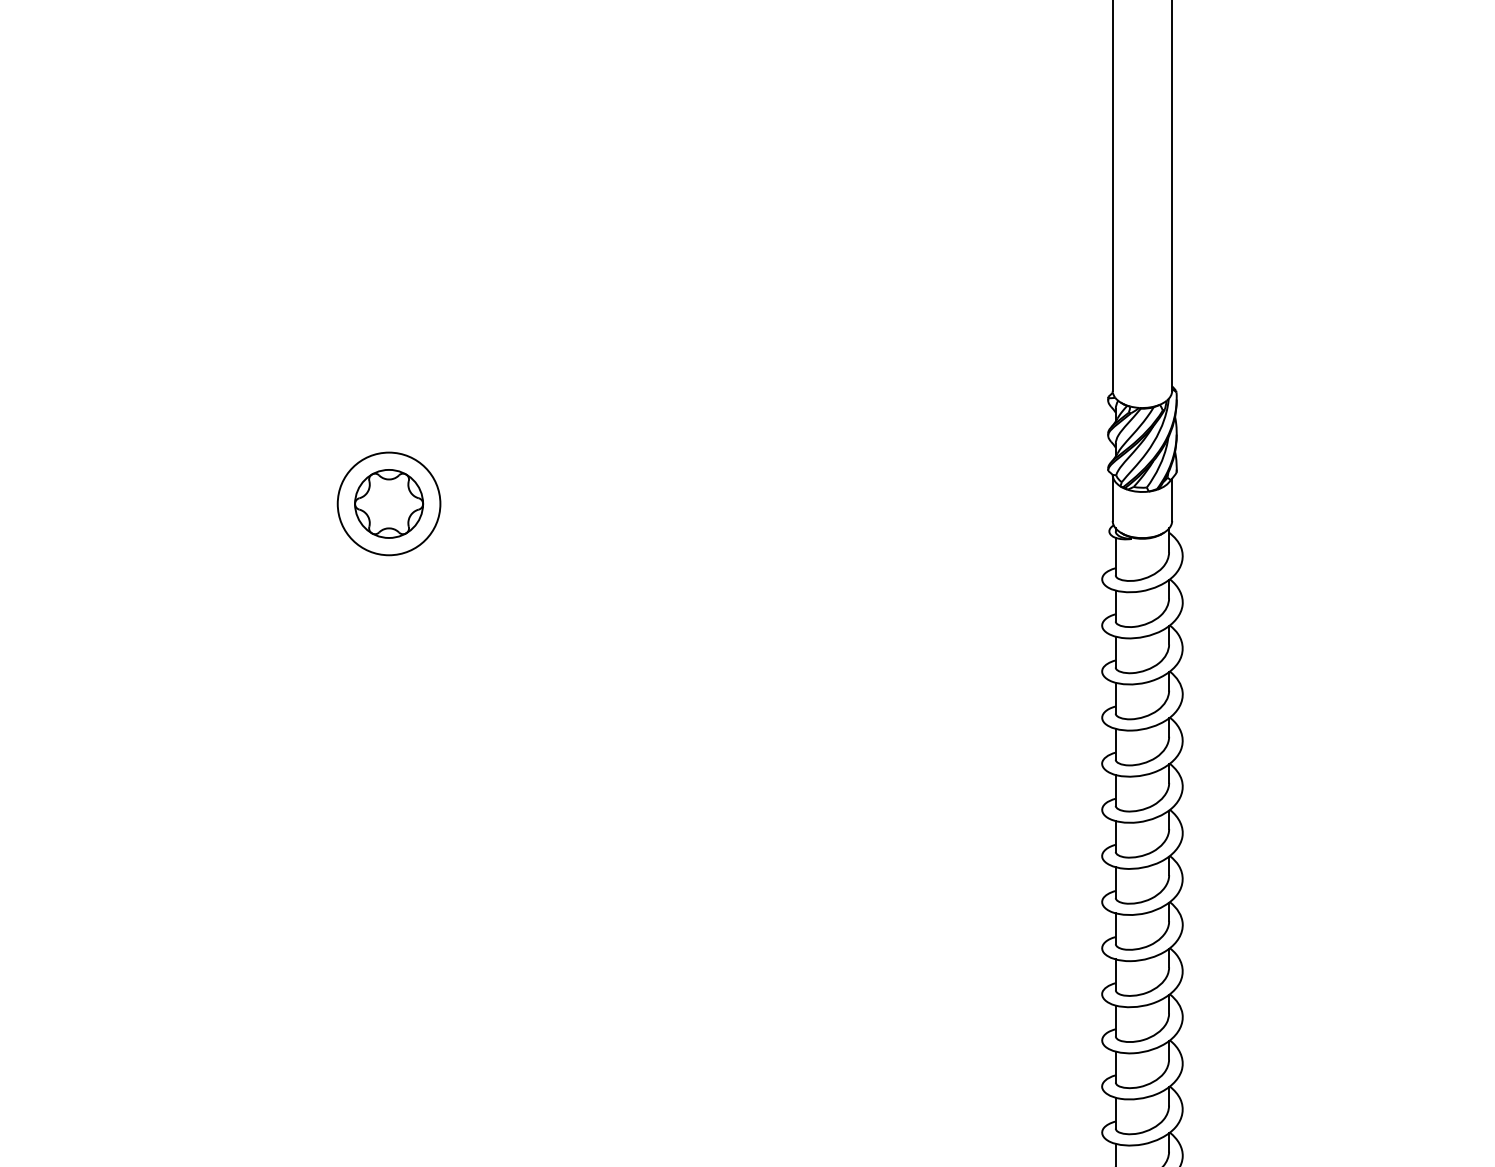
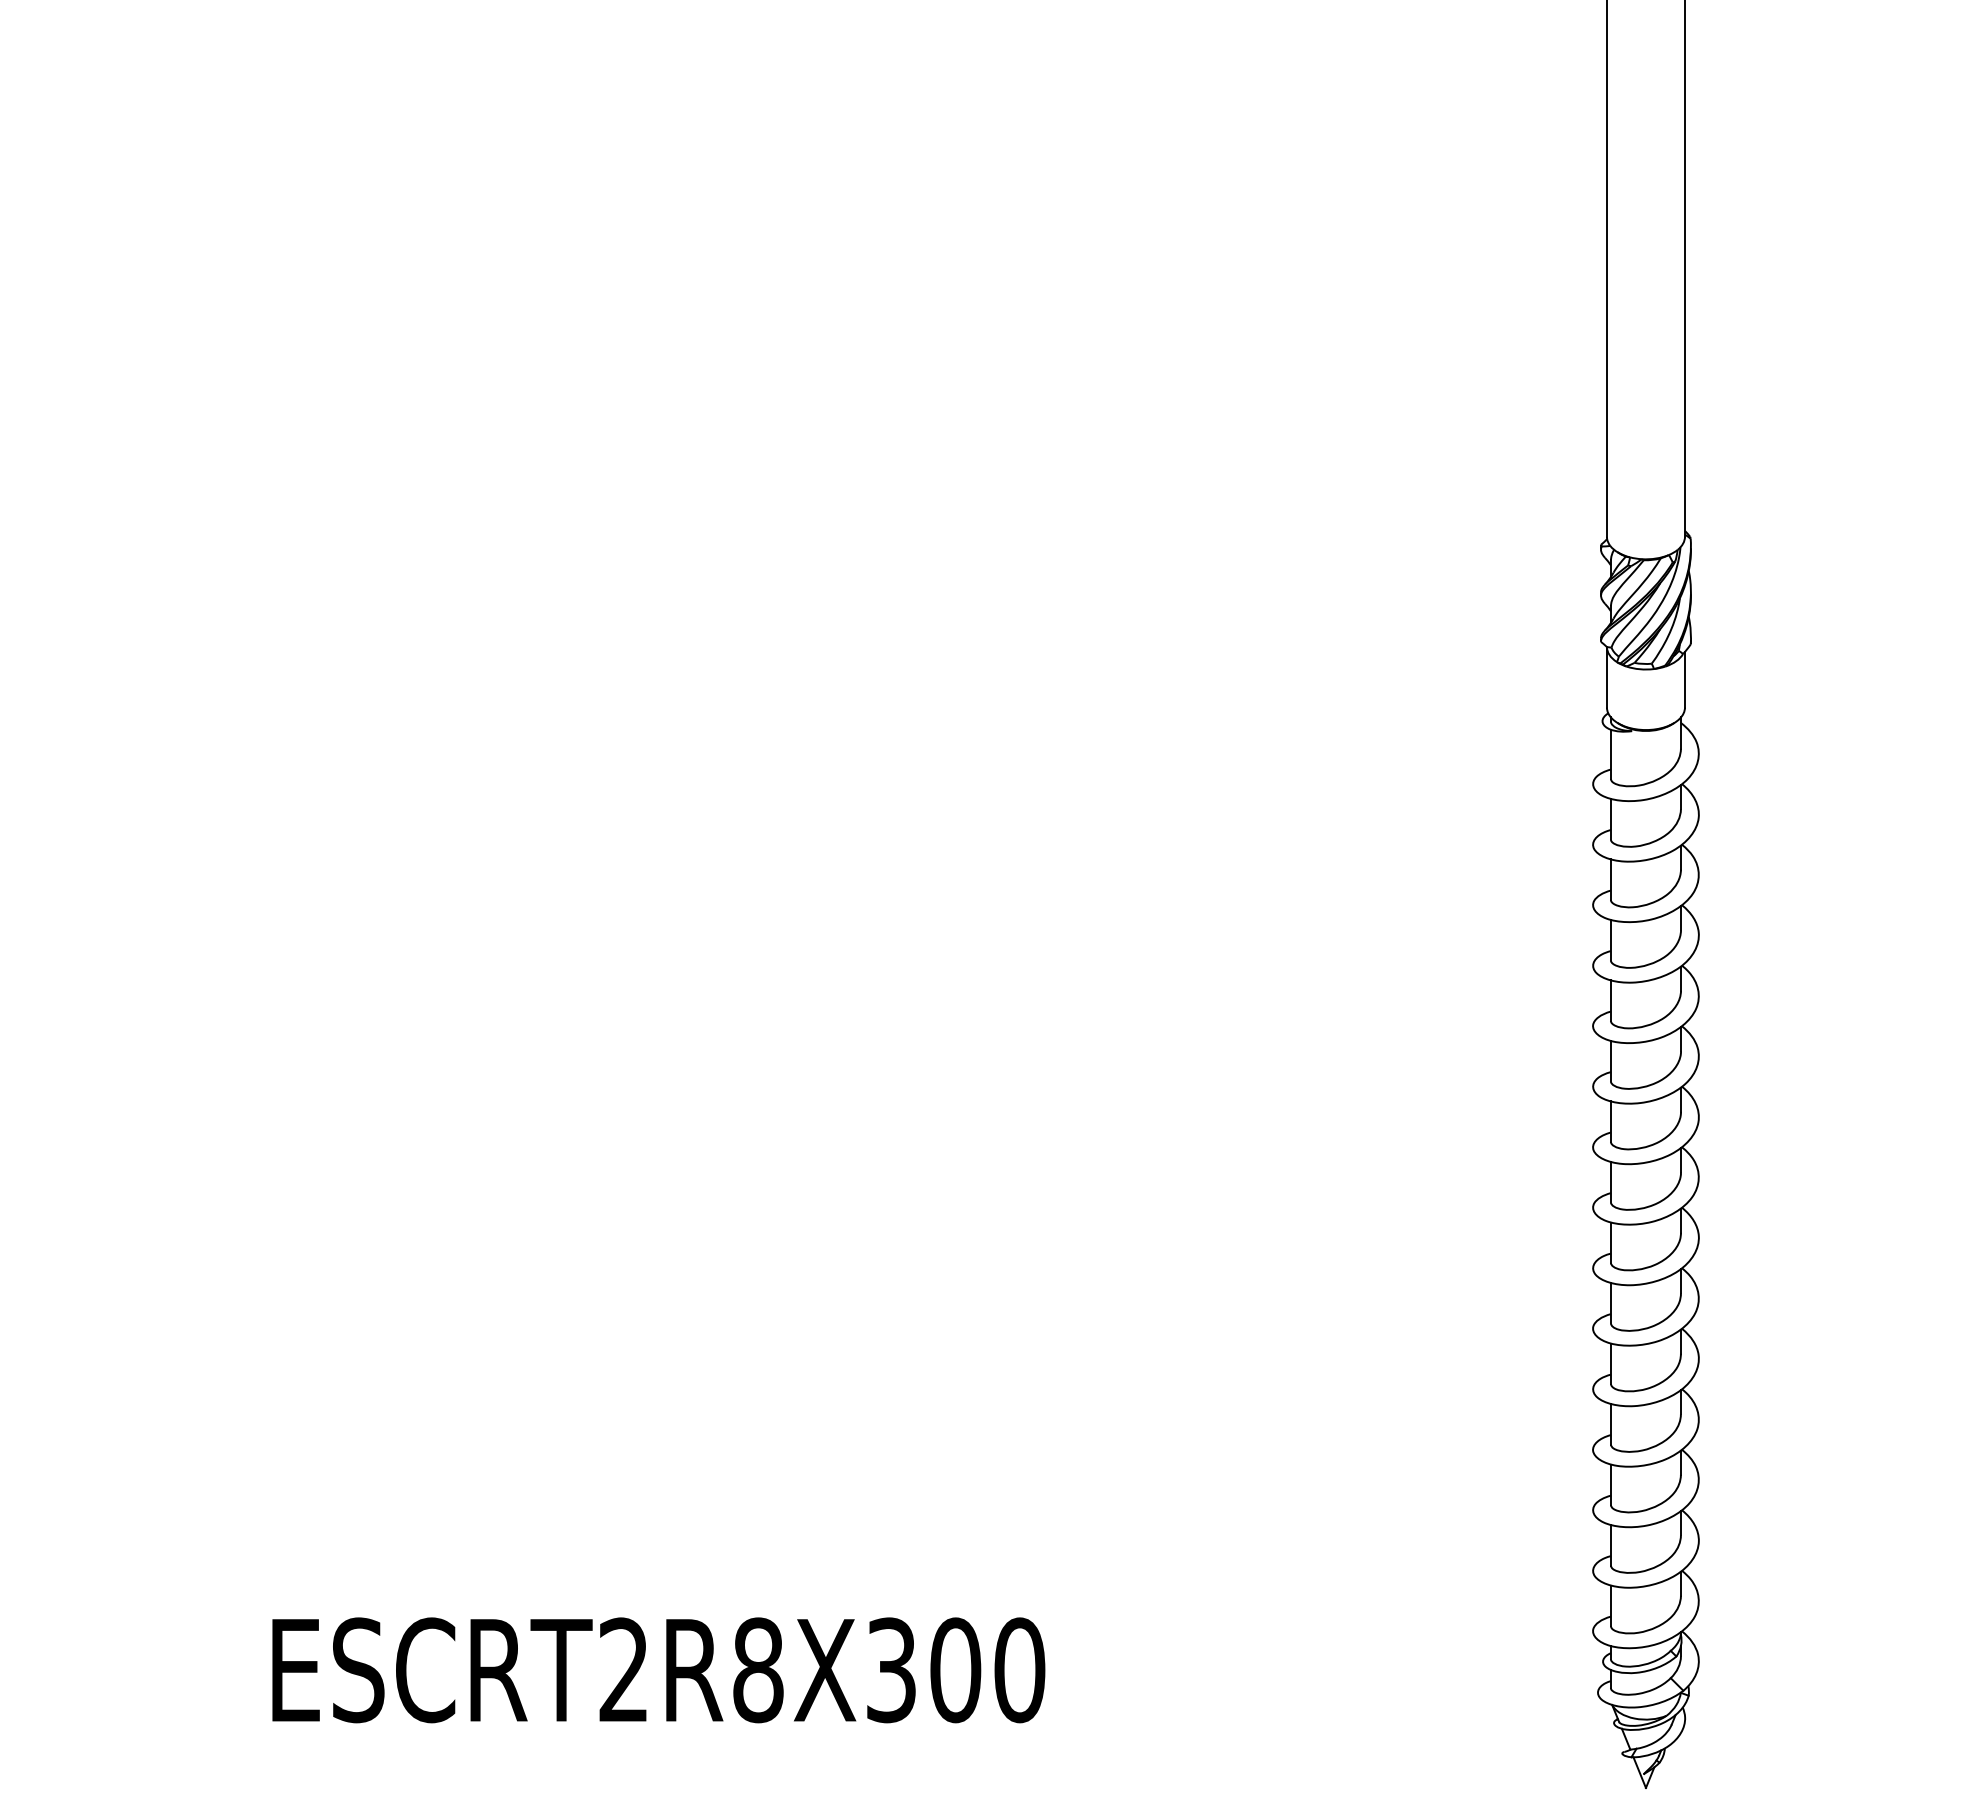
part: (389, 504) -> (657, 685), removed

